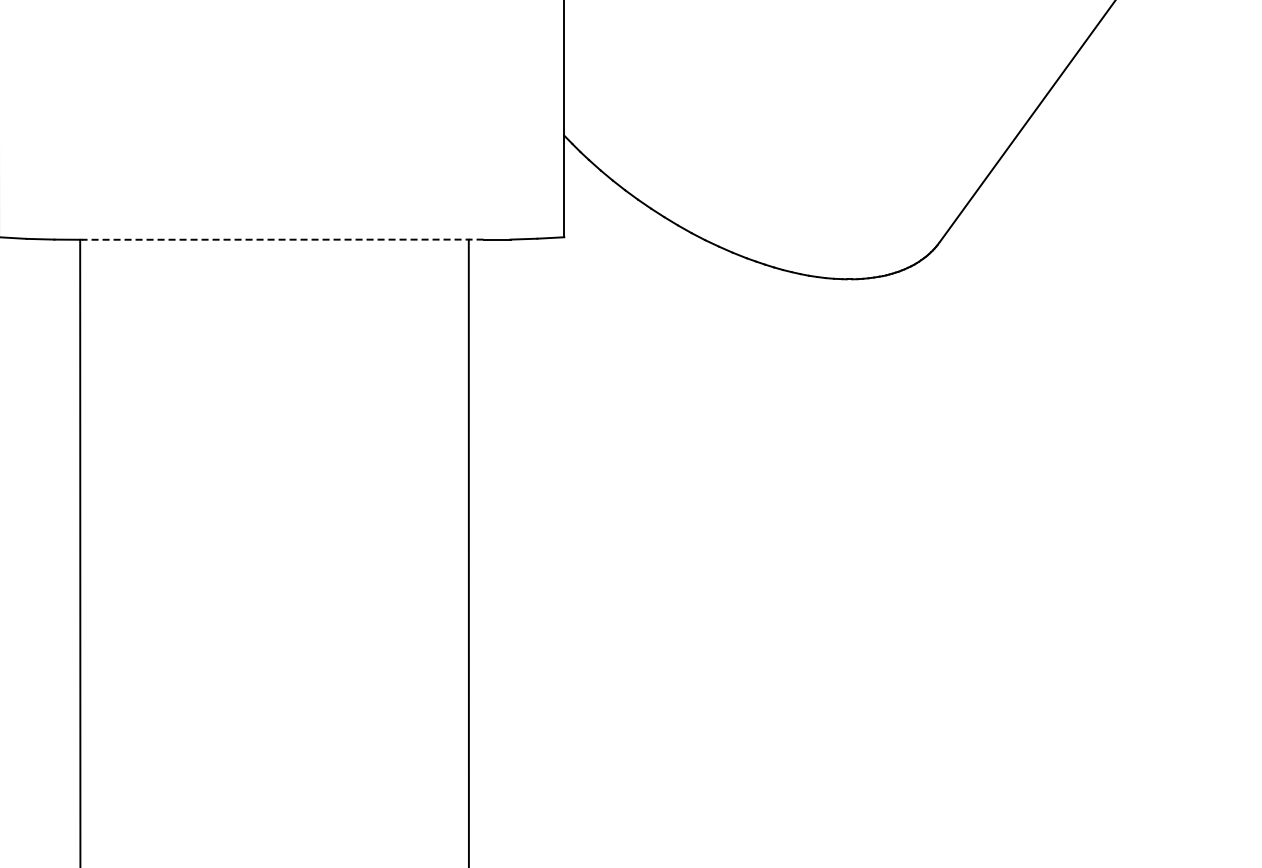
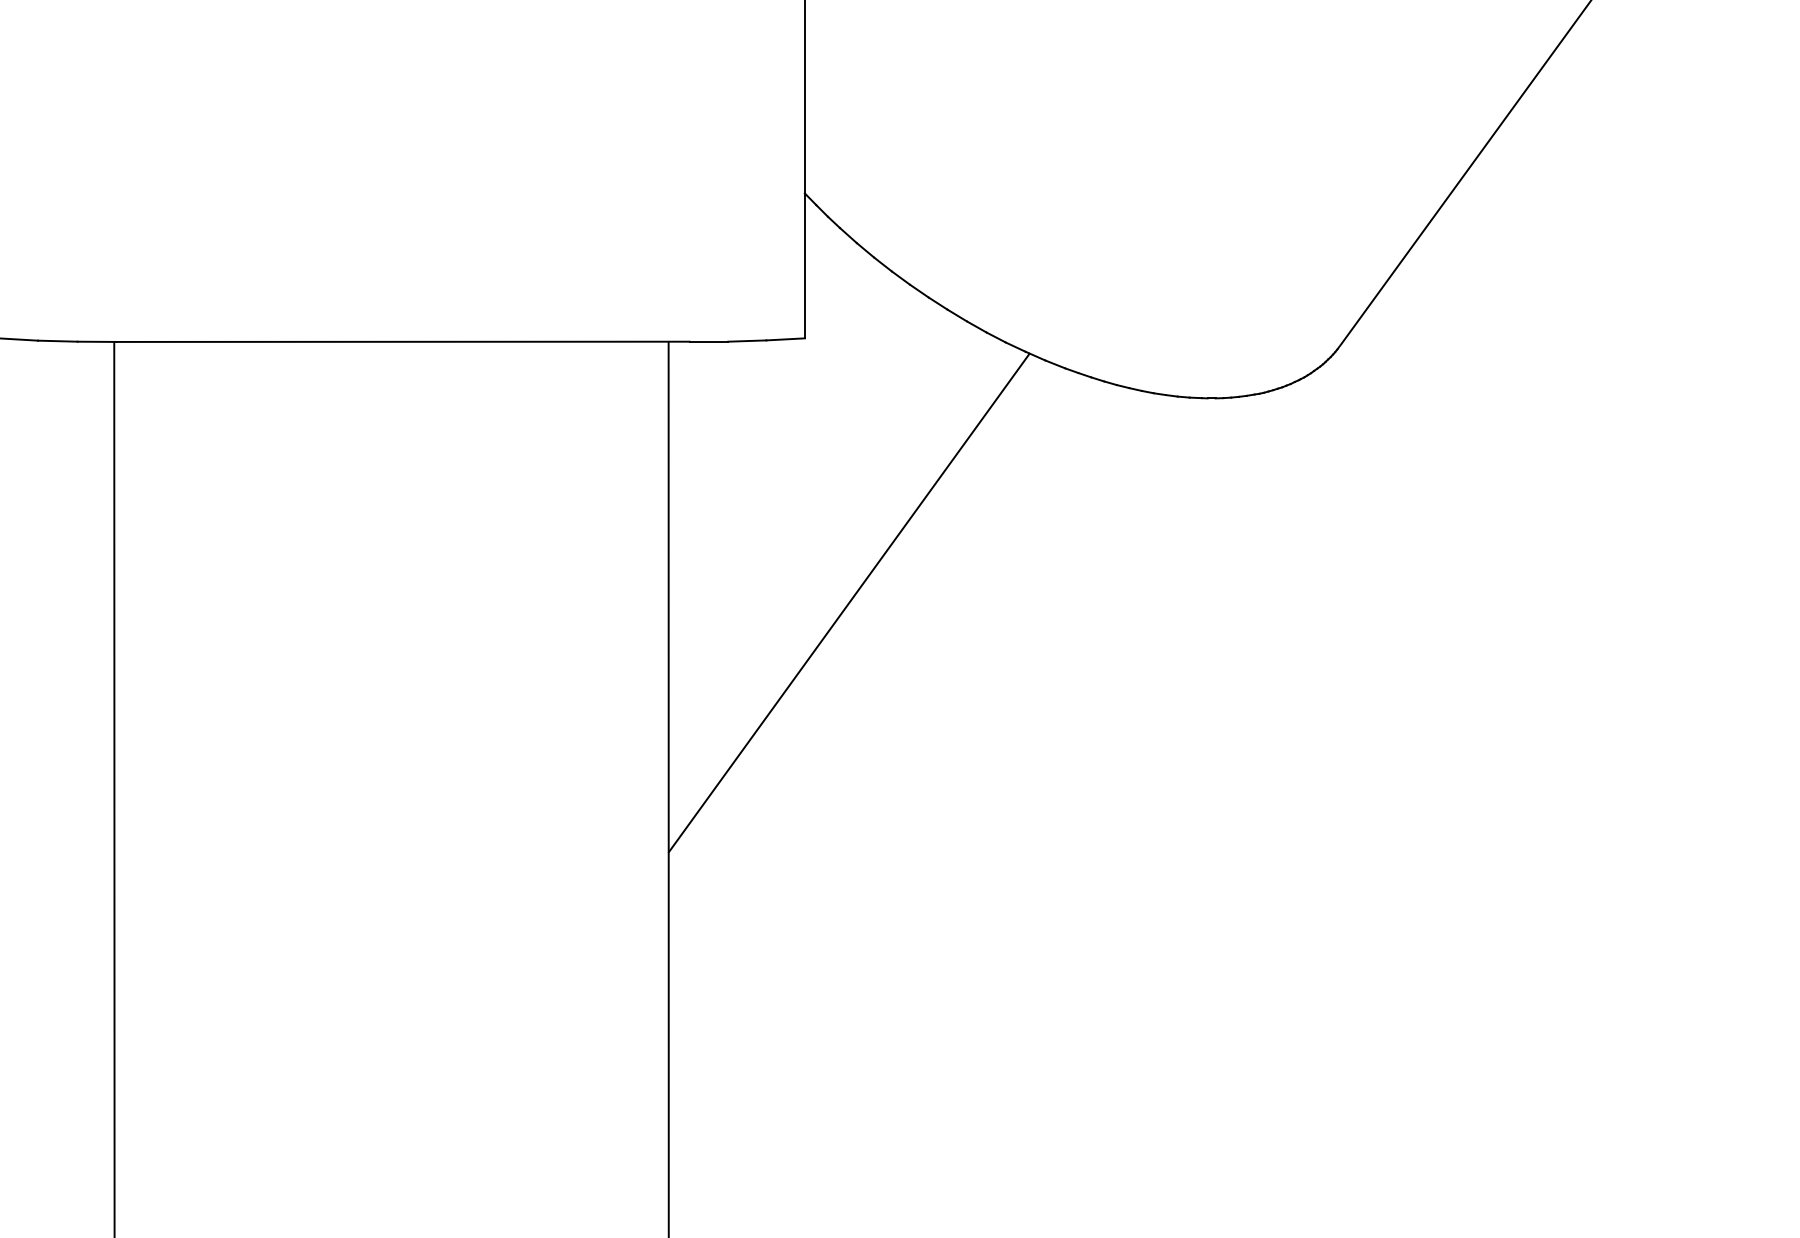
line: (282, 239) -> (402, 341), dashed -> solid
line: (594, 422) -> (847, 602), added

